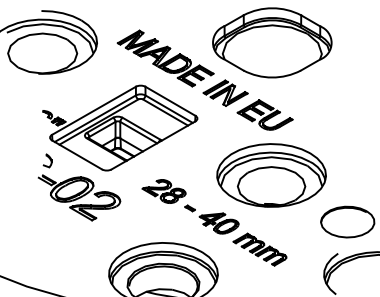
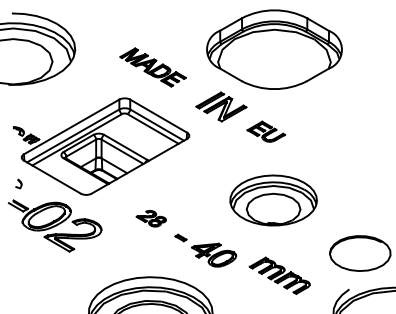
part: (165, 58) -> (152, 67), size x0.6
part: (264, 114) -> (265, 131), size x0.6
part: (47, 160) -> (18, 183), size x0.6
part: (271, 175) -> (273, 200), size x0.7
part: (163, 191) -> (150, 218), size x0.6
part: (259, 249) -> (279, 275), moved

